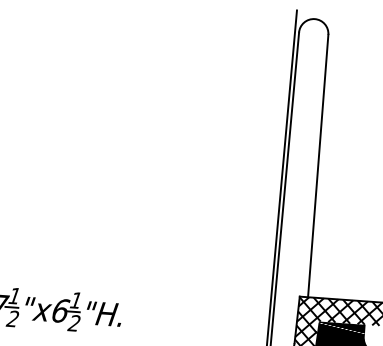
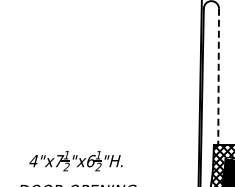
line: (317, 167) -> (218, 77), solid -> dashed

